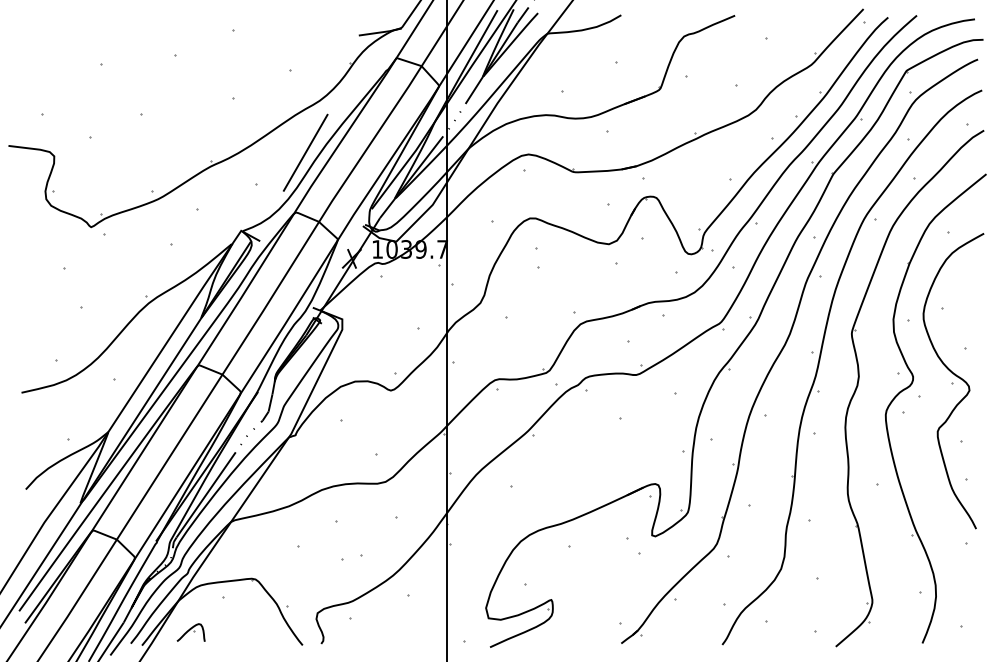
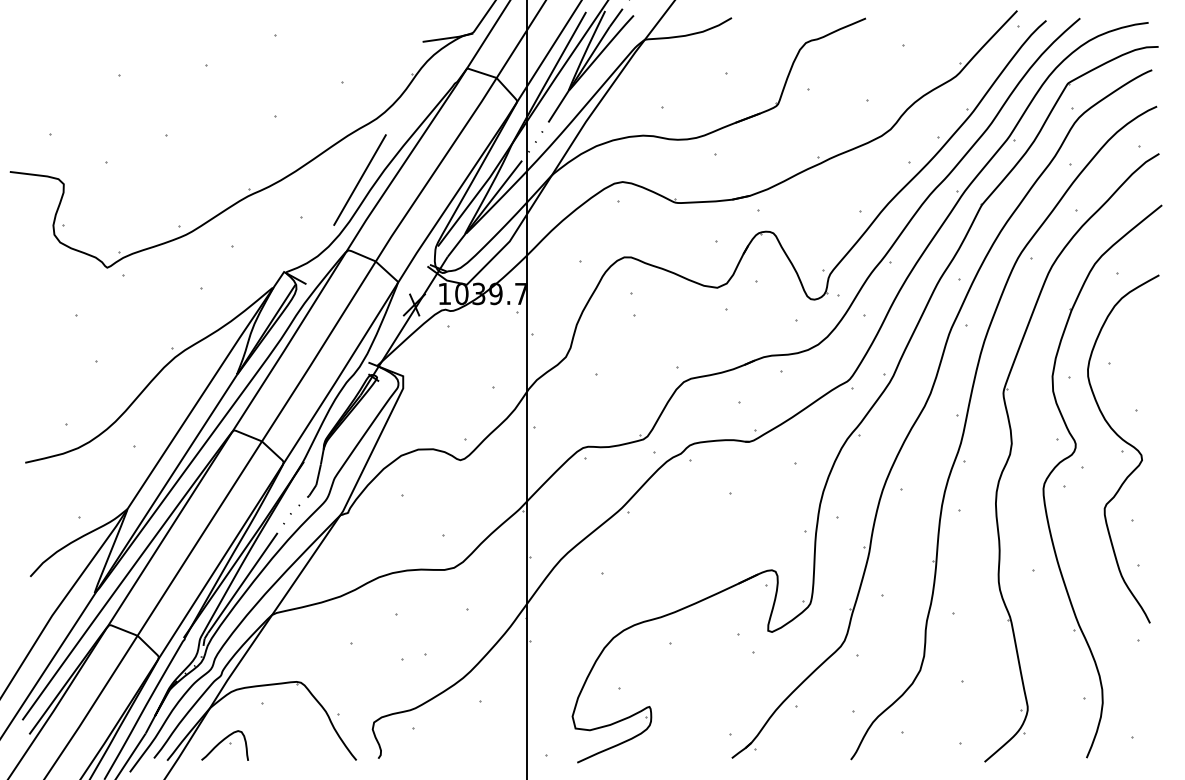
part: (190, 632) -> (224, 745), size x1.43

